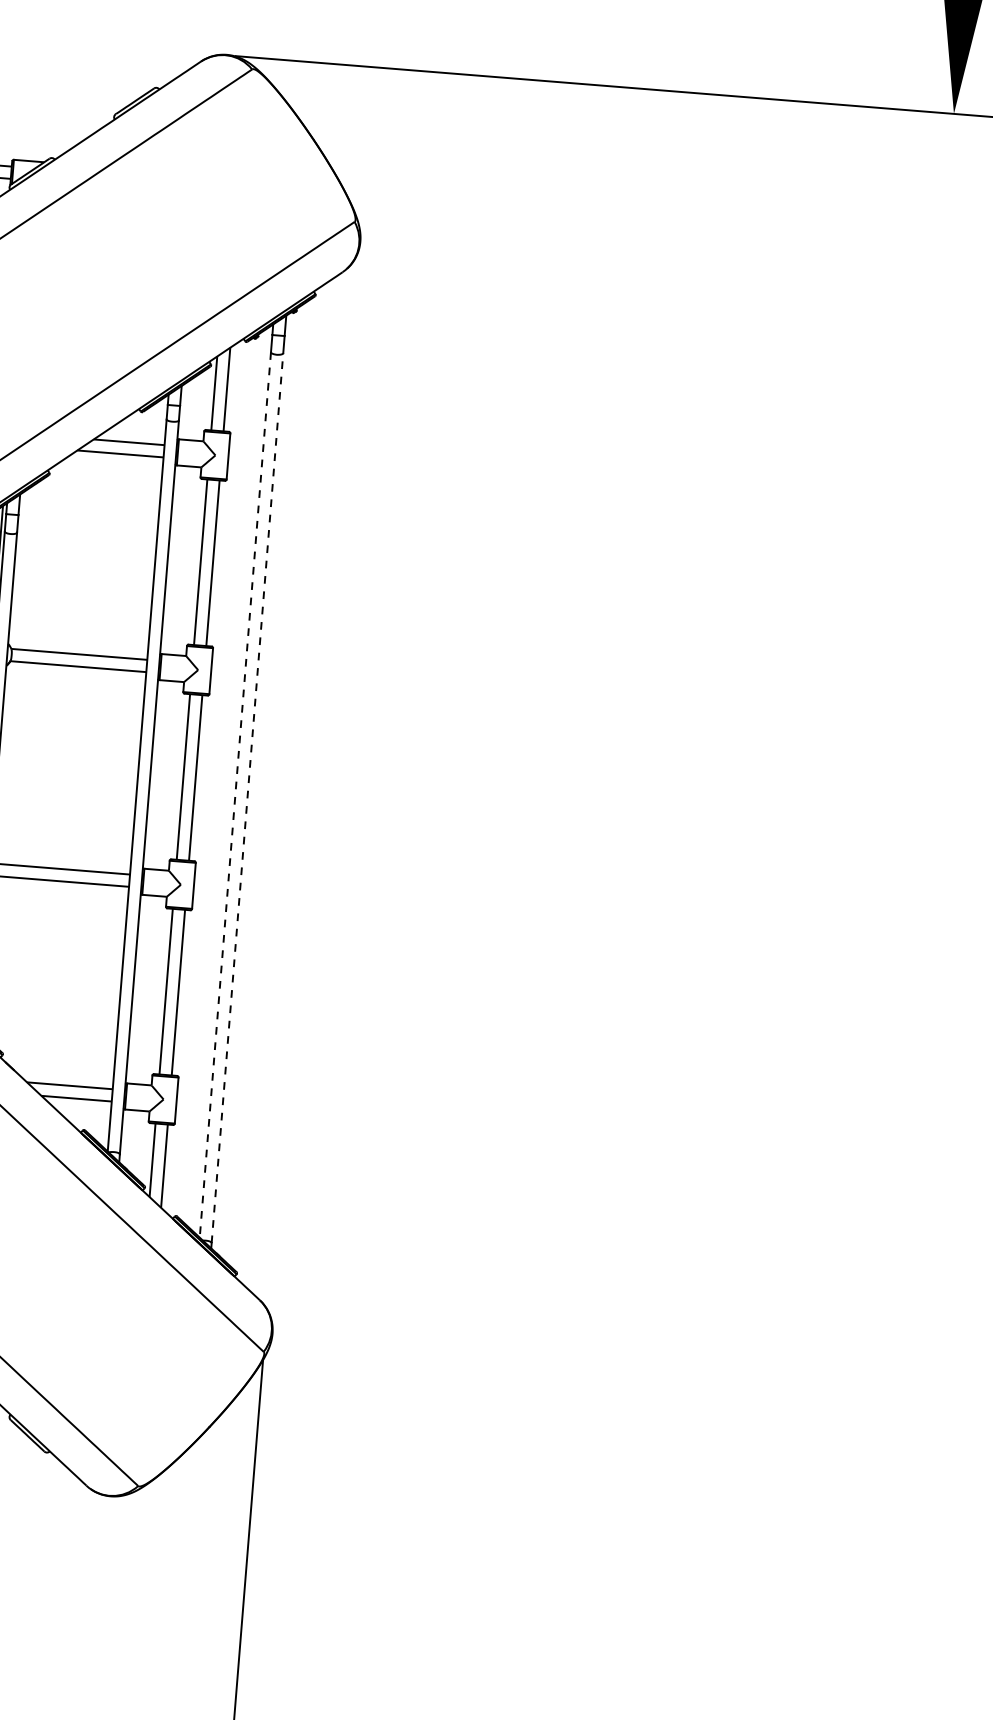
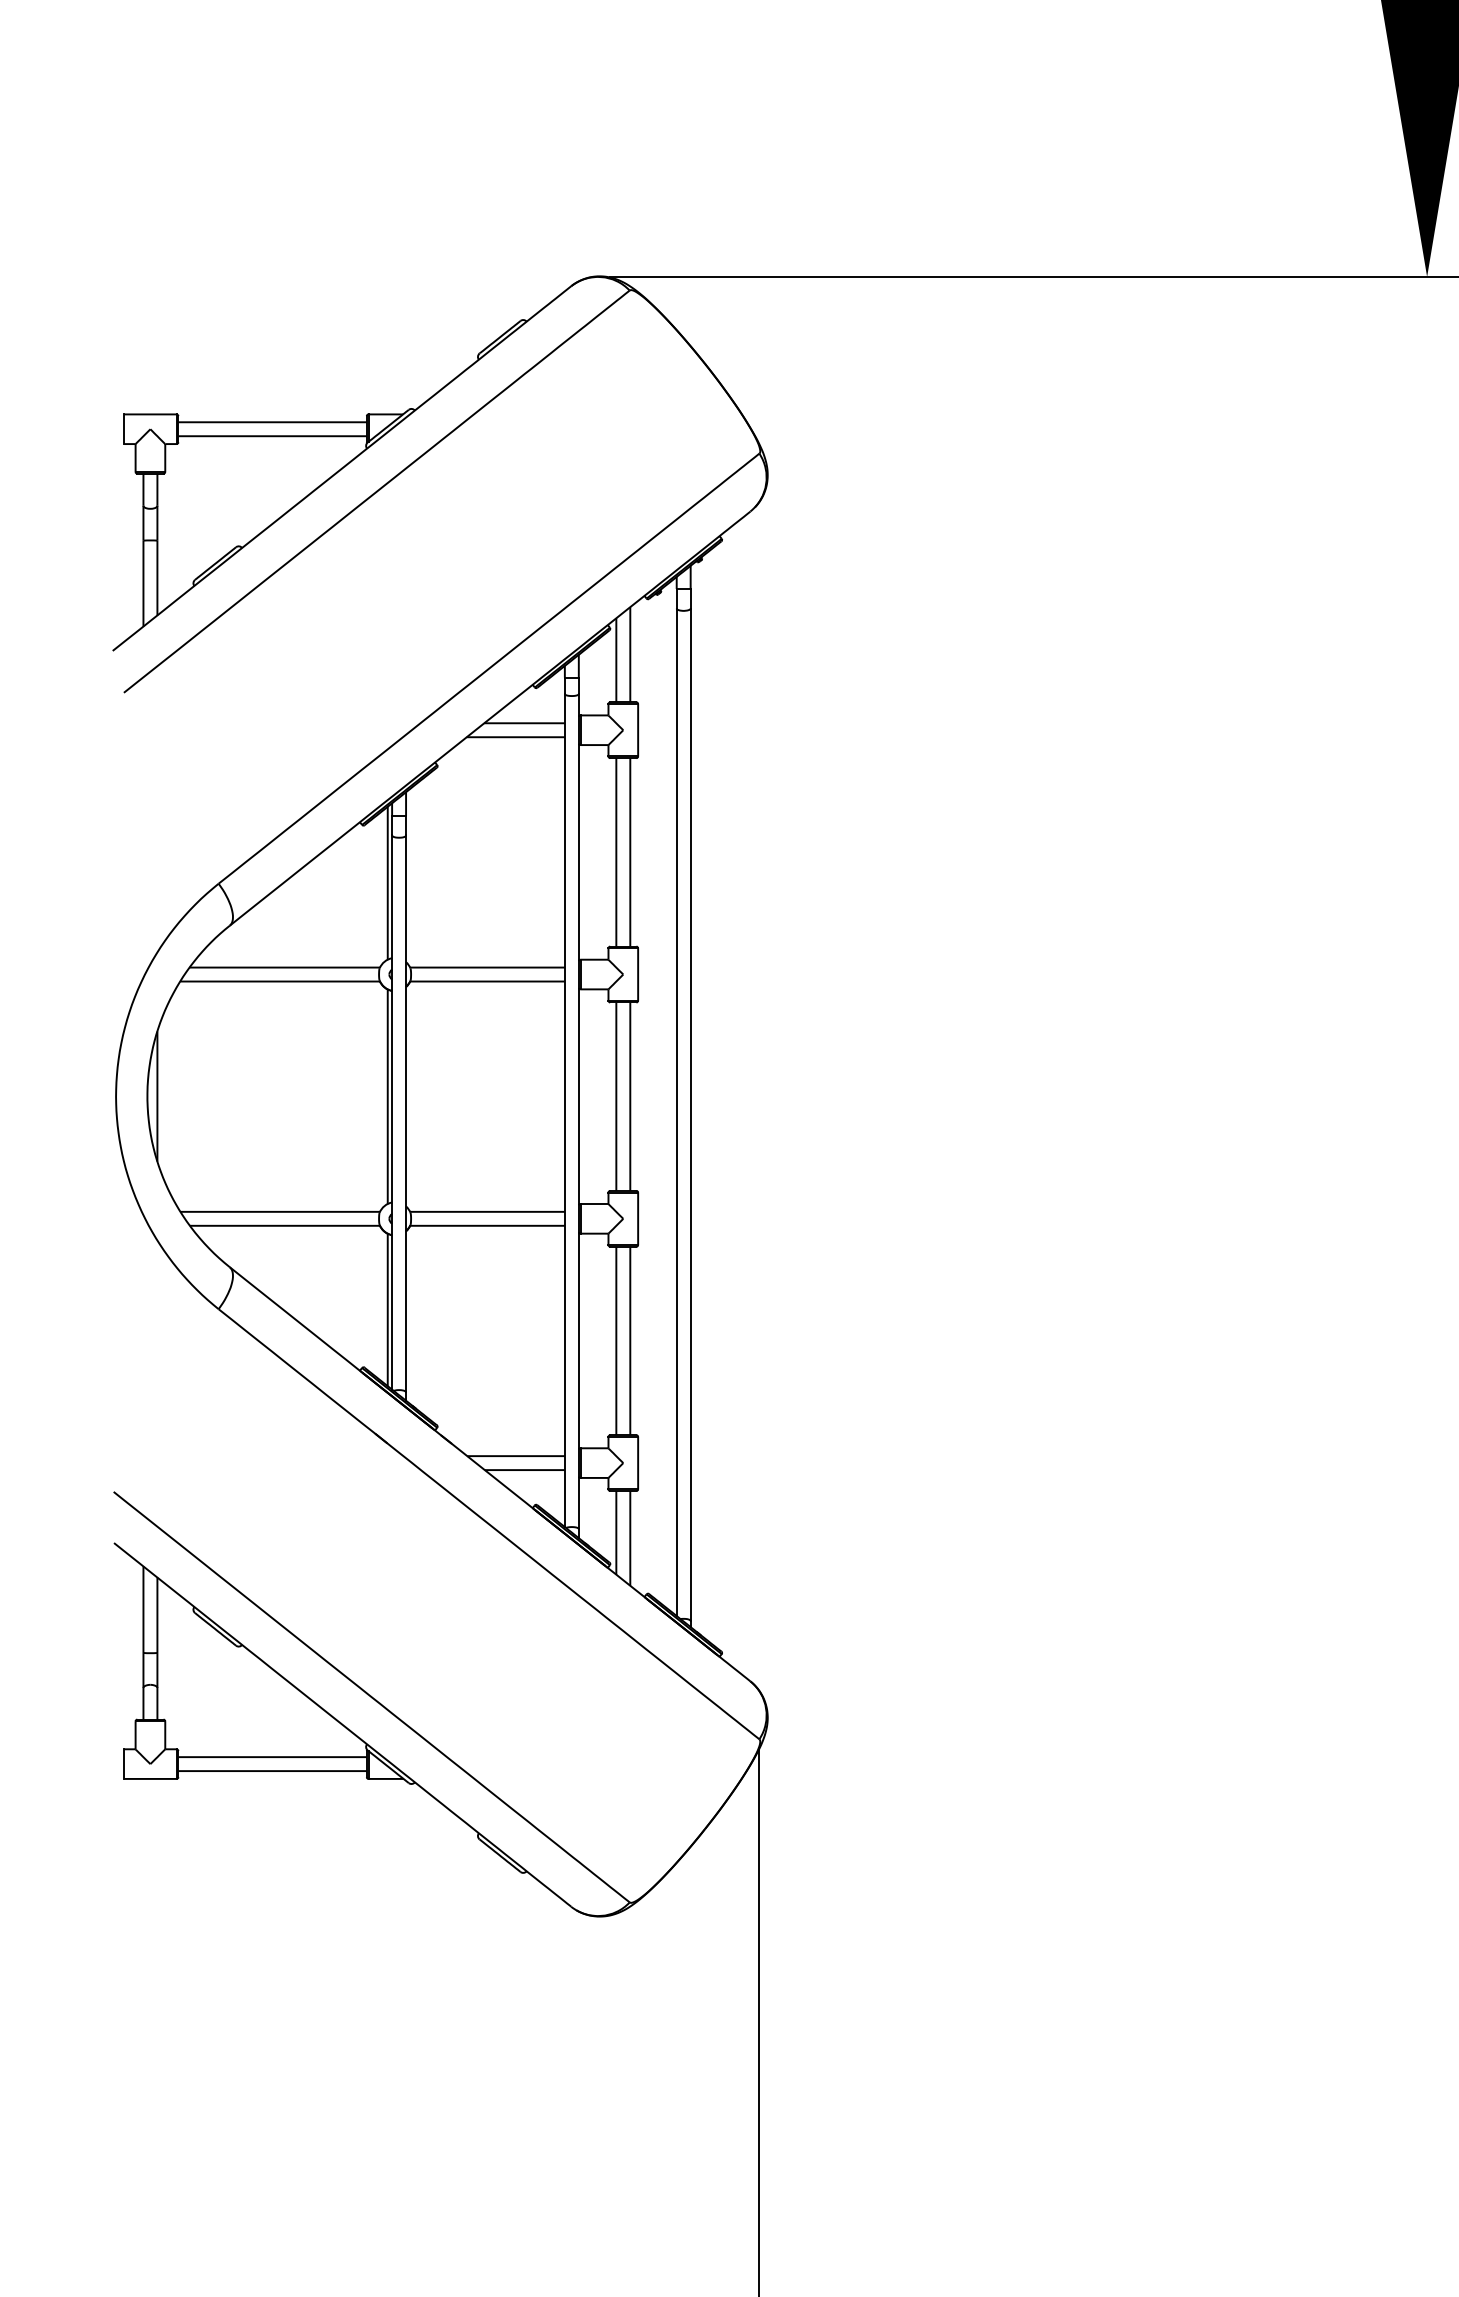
line: (235, 795) -> (676, 1112), dashed -> solid
line: (247, 797) -> (690, 1114), dashed -> solid

